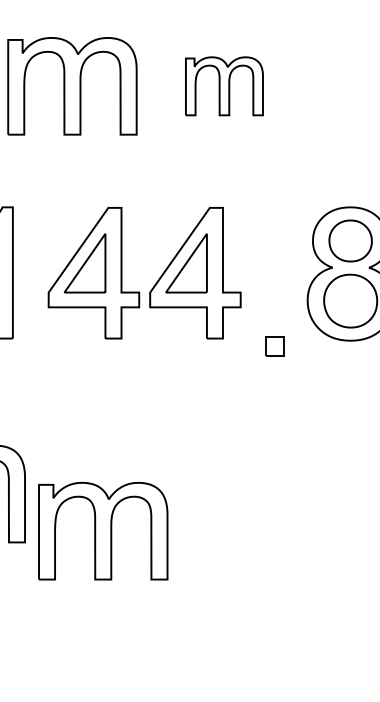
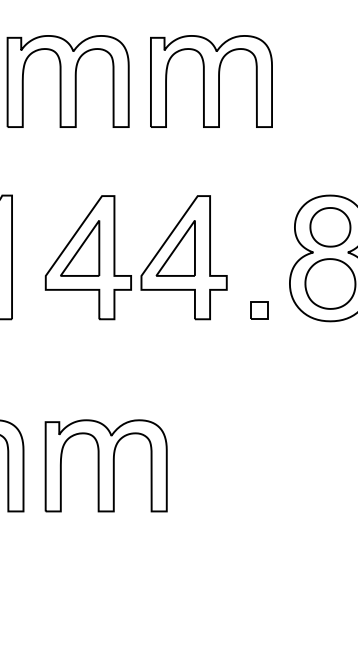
part: (224, 86) -> (211, 81), size x1.67
part: (275, 346) -> (259, 310), moved
part: (102, 530) -> (105, 465), moved

